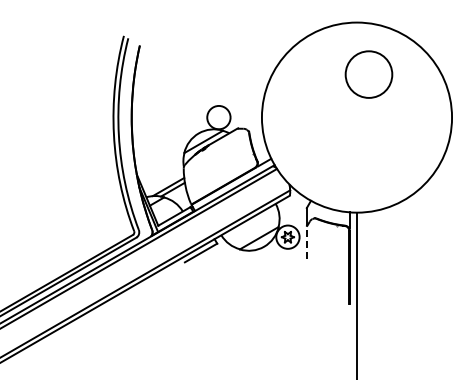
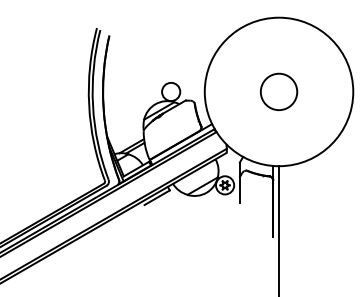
circle: (368, 74) -> (278, 91), moved
line: (306, 242) -> (239, 189), dashed -> solid

